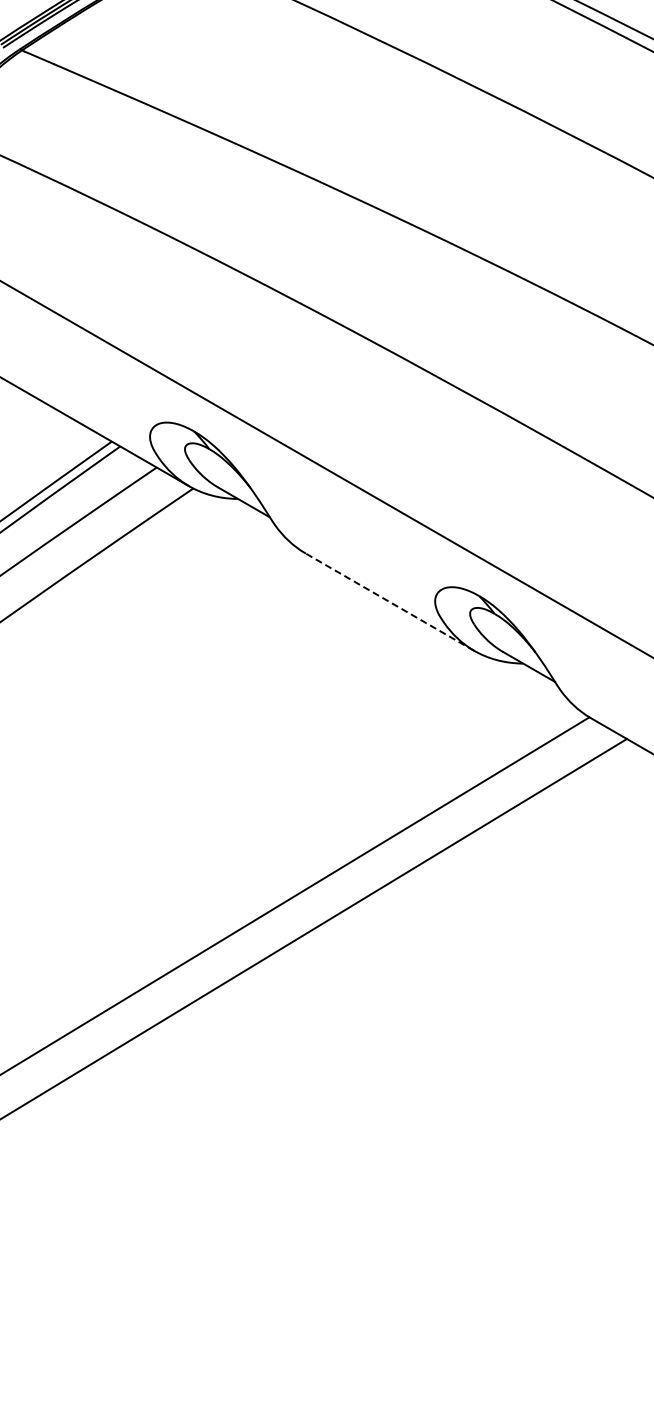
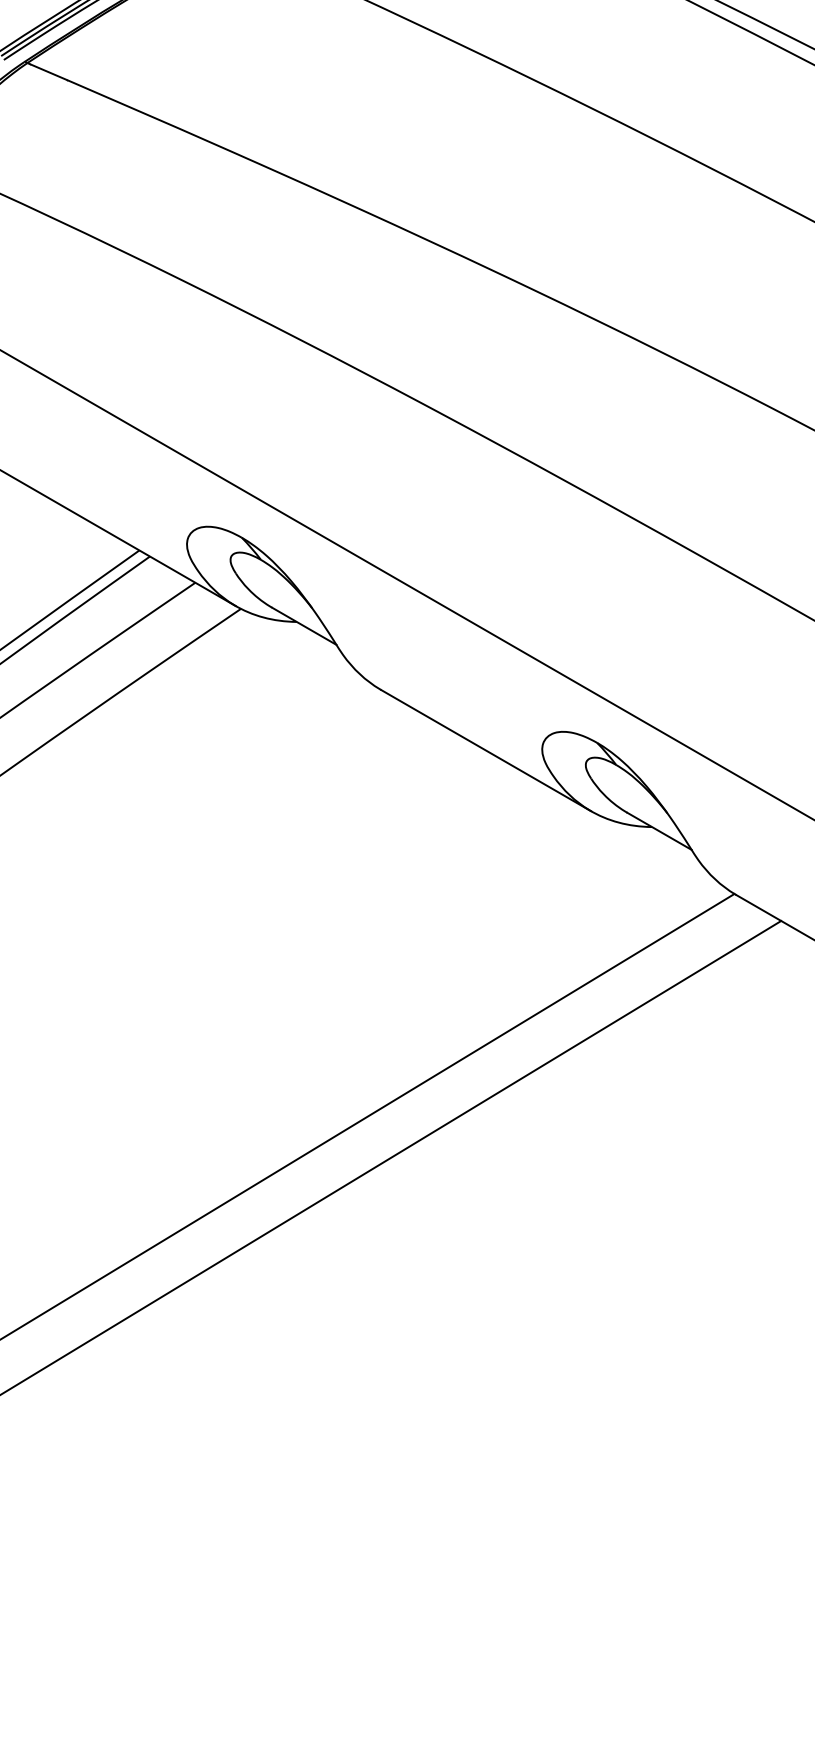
line: (389, 601) -> (485, 749), dashed -> solid

